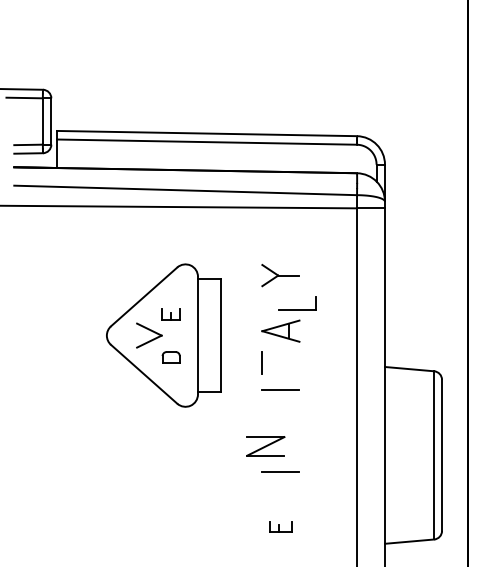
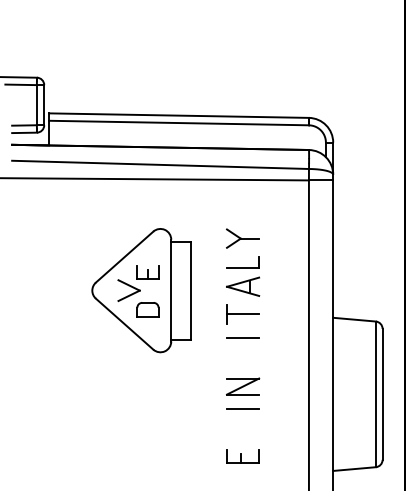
part: (297, 303) -> (242, 262), moved
part: (170, 314) -> (147, 272), size x1.43
part: (171, 357) -> (148, 309), size x1.43
line: (280, 362) -> (242, 313), added
part: (265, 446) -> (242, 386), moved
part: (280, 526) -> (242, 455), size x1.67

